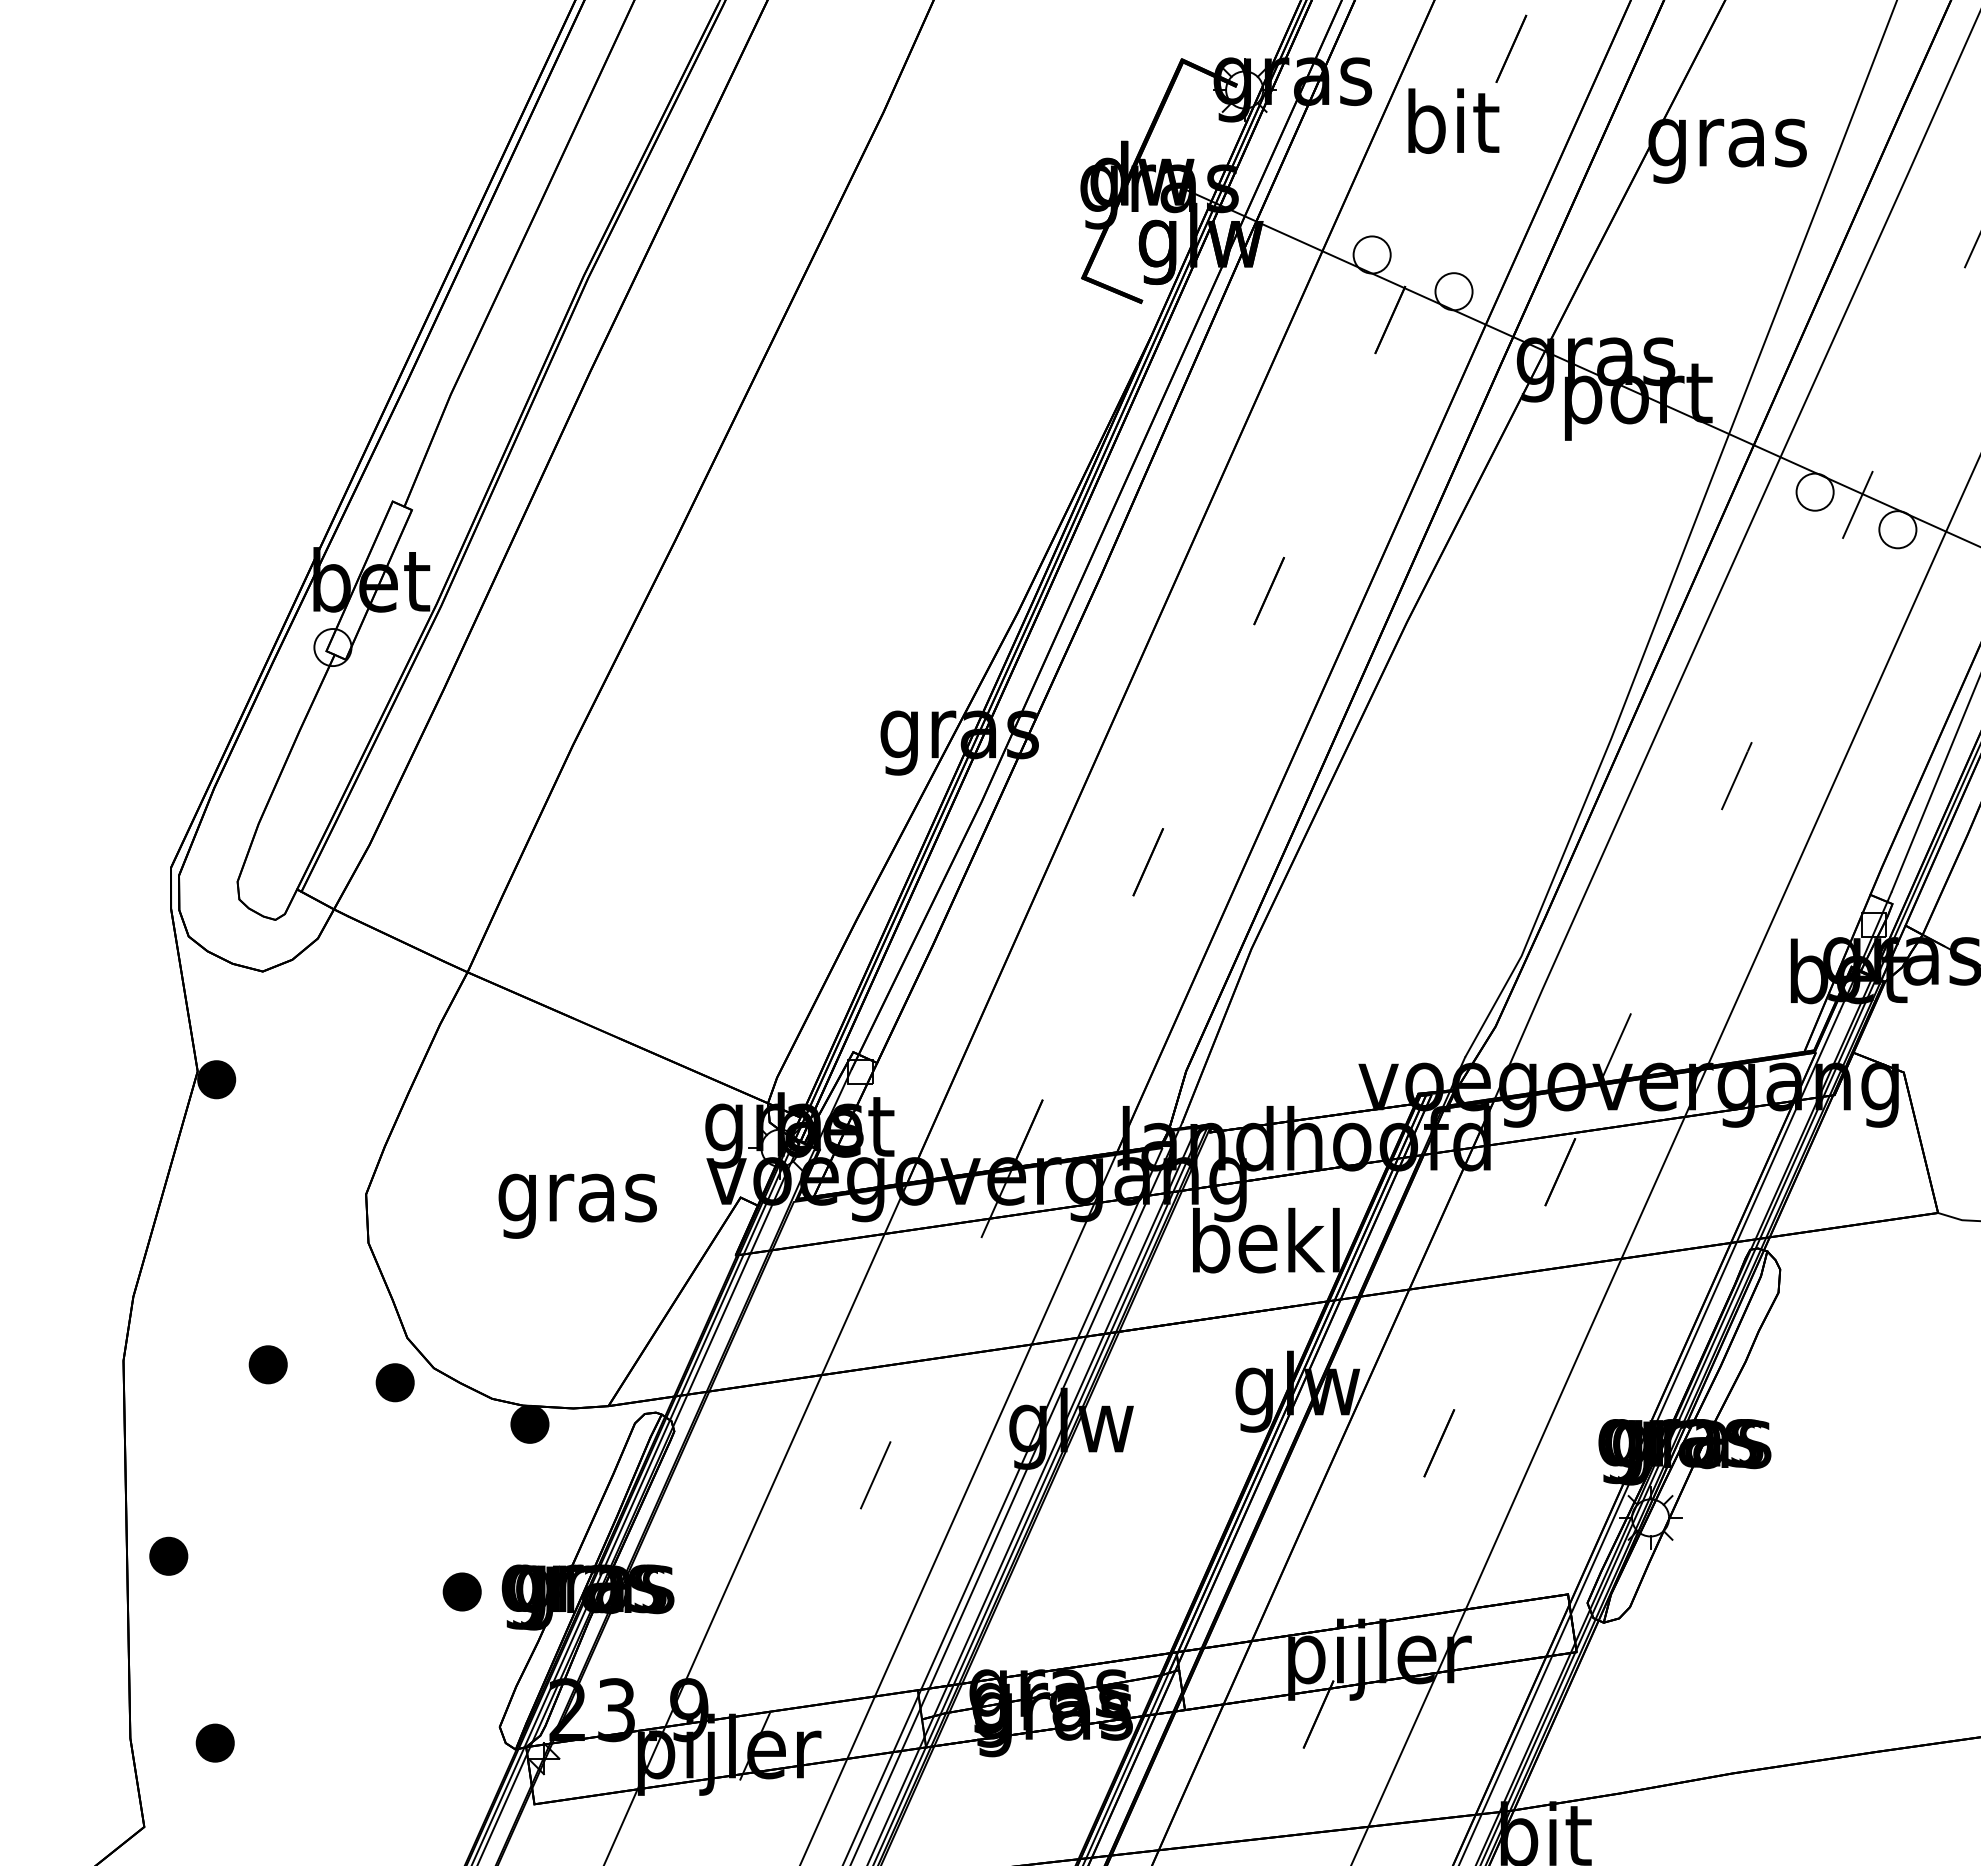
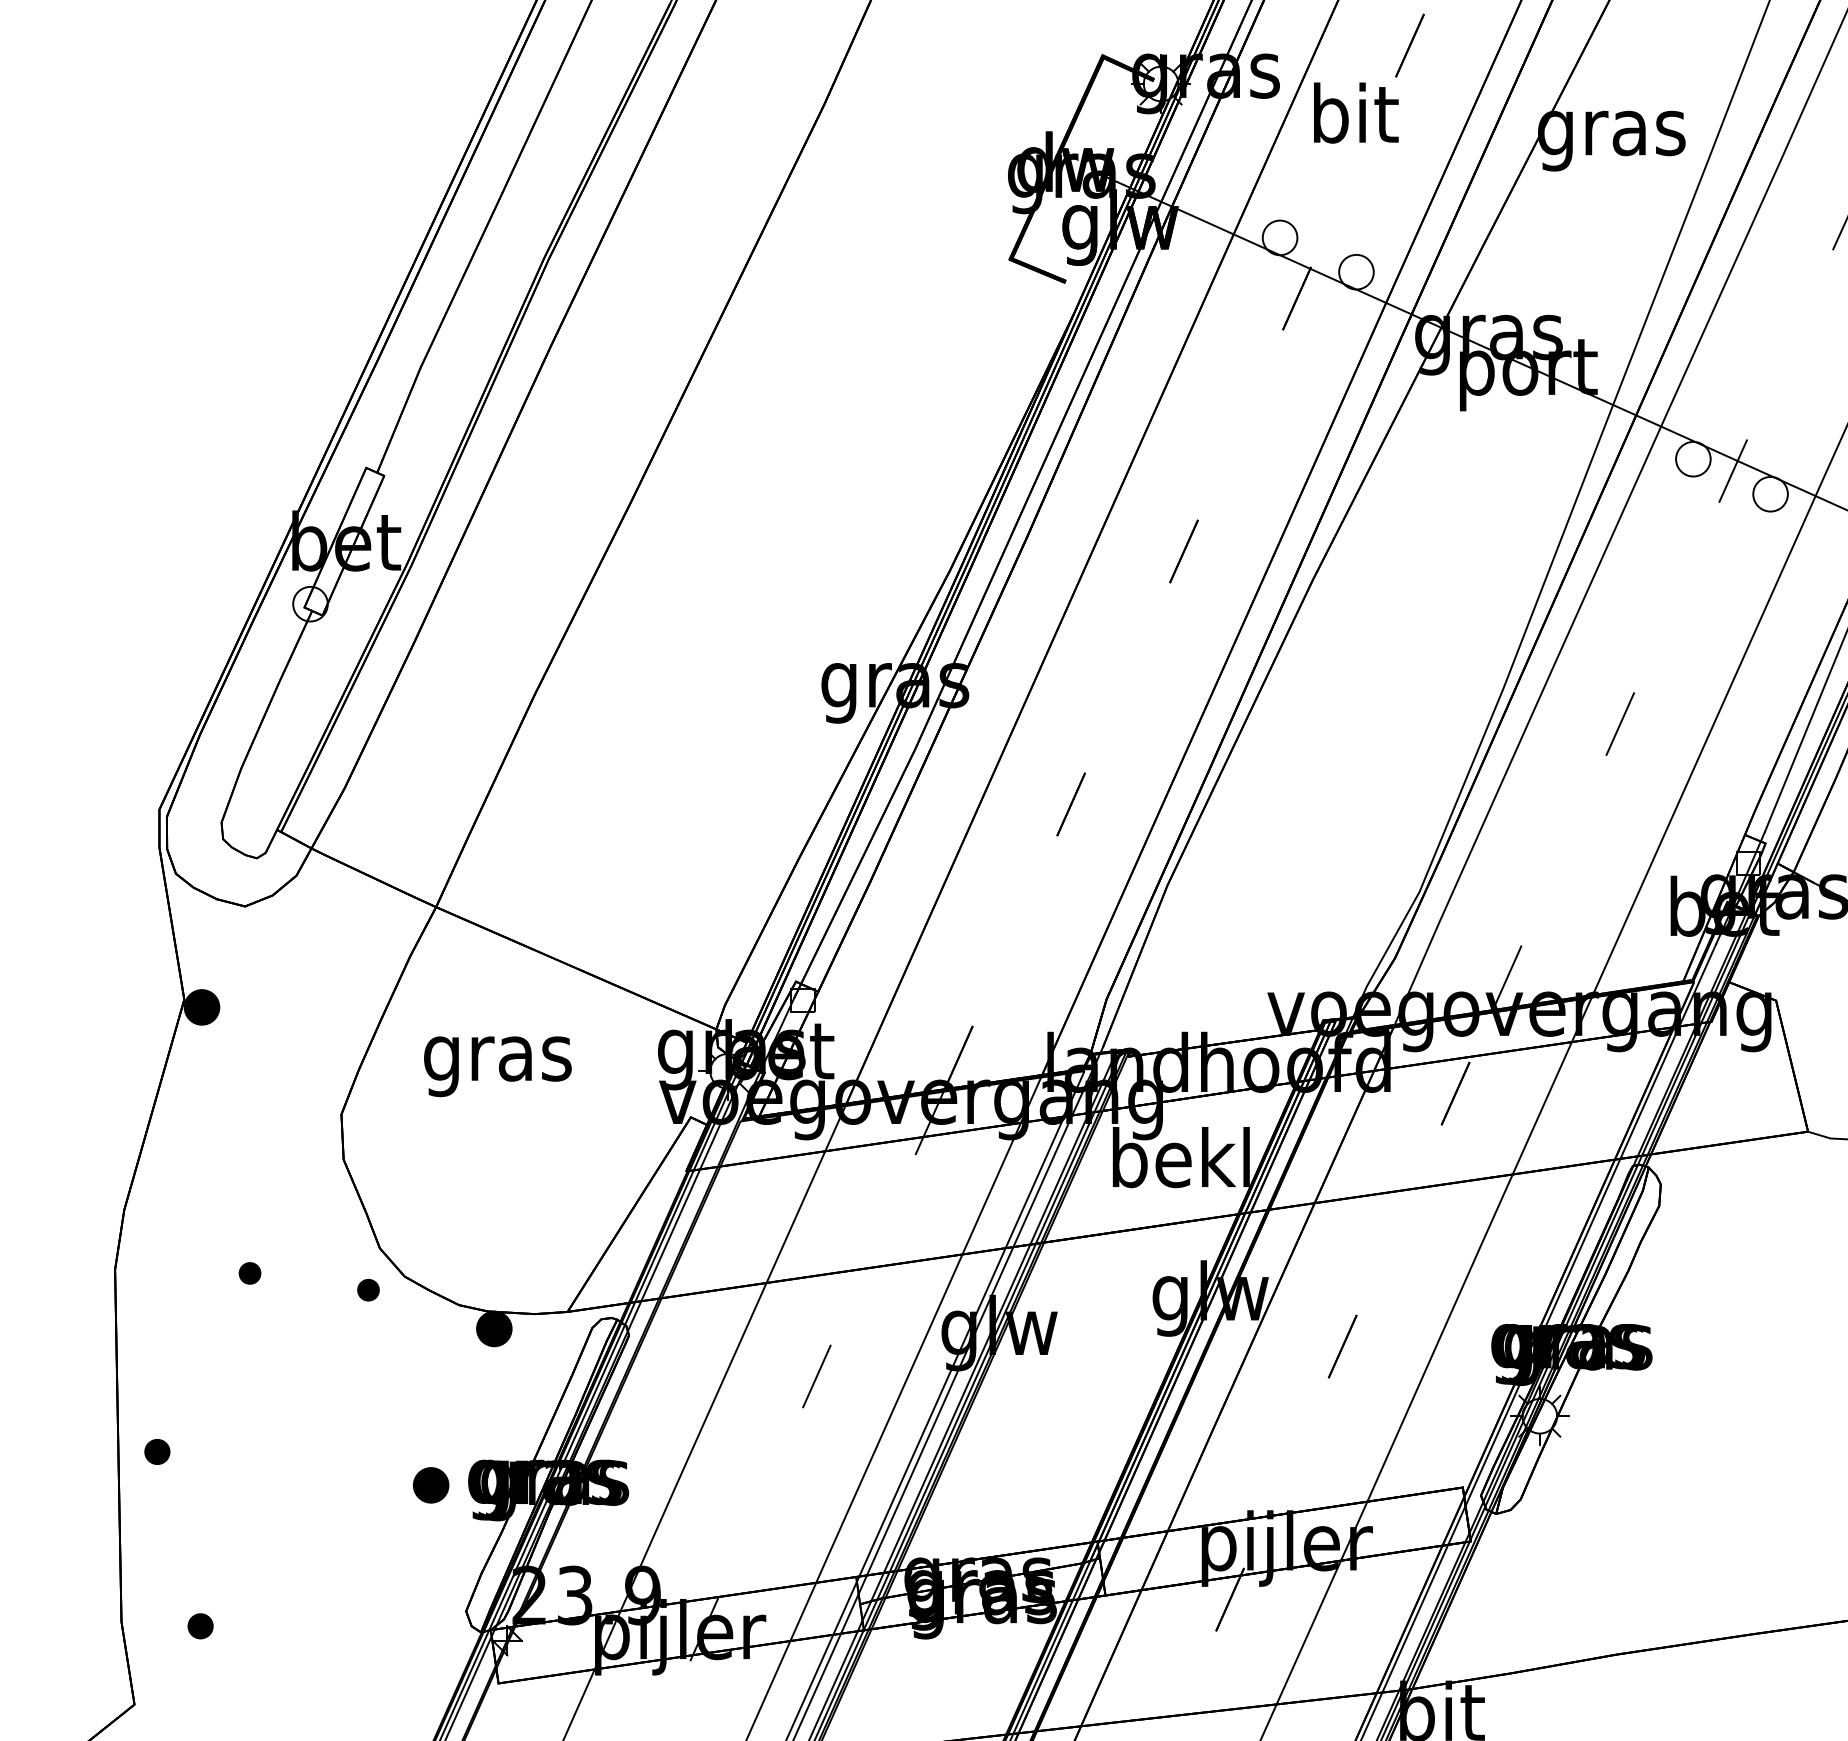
text: (577, 1205) -> (497, 1065), moved
part: (267, 1364) -> (249, 1273), size x0.6
part: (394, 1382) -> (367, 1289), size x0.6
part: (168, 1555) -> (157, 1451), size x0.7
part: (214, 1742) -> (199, 1625), size x0.7

